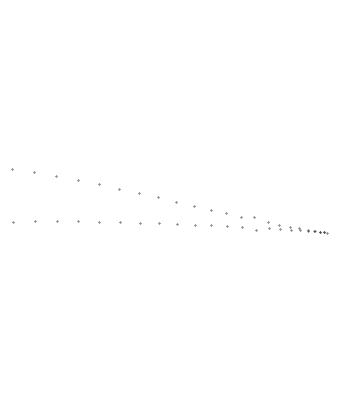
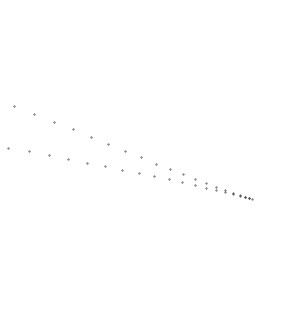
part: (255, 224) -> (182, 179), size x0.62

